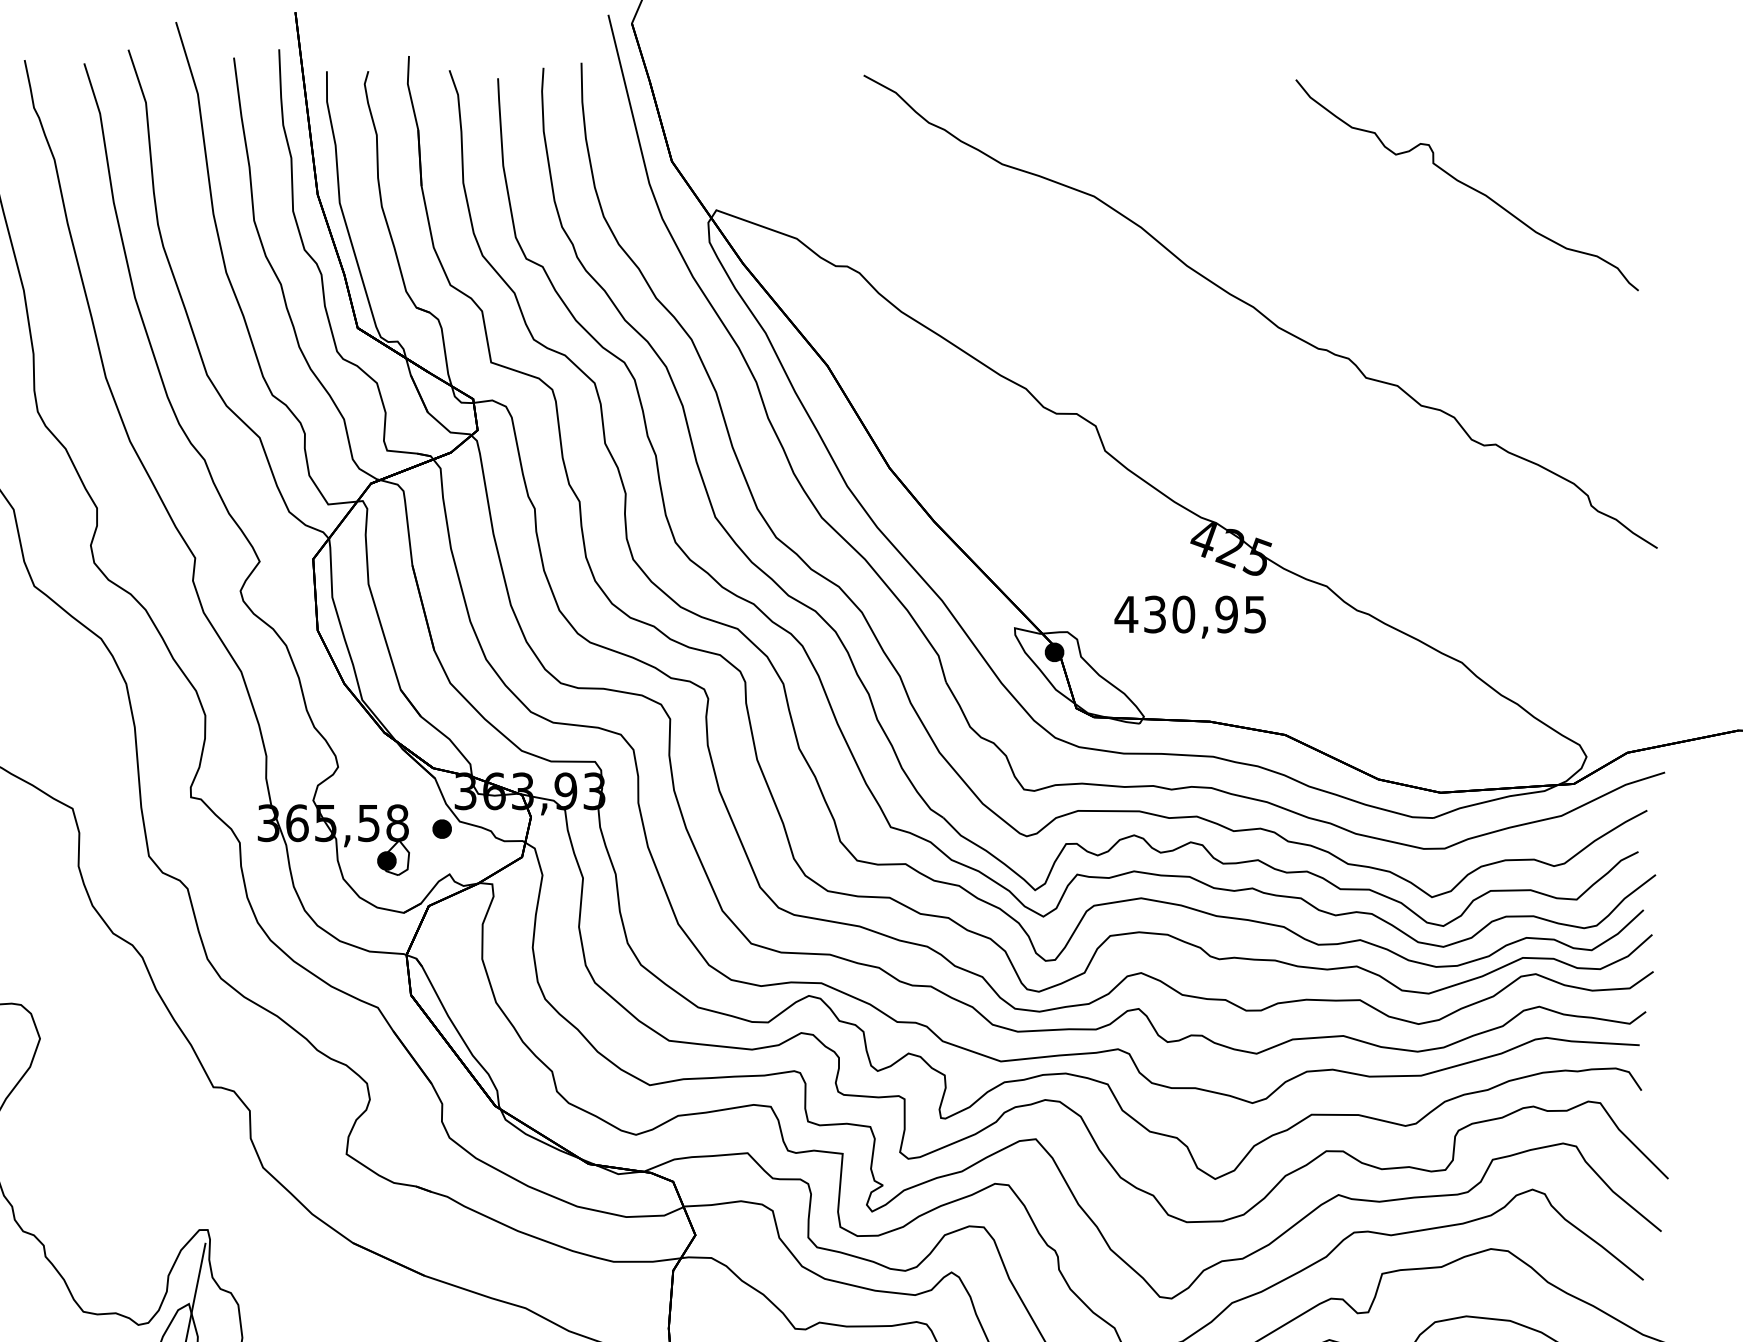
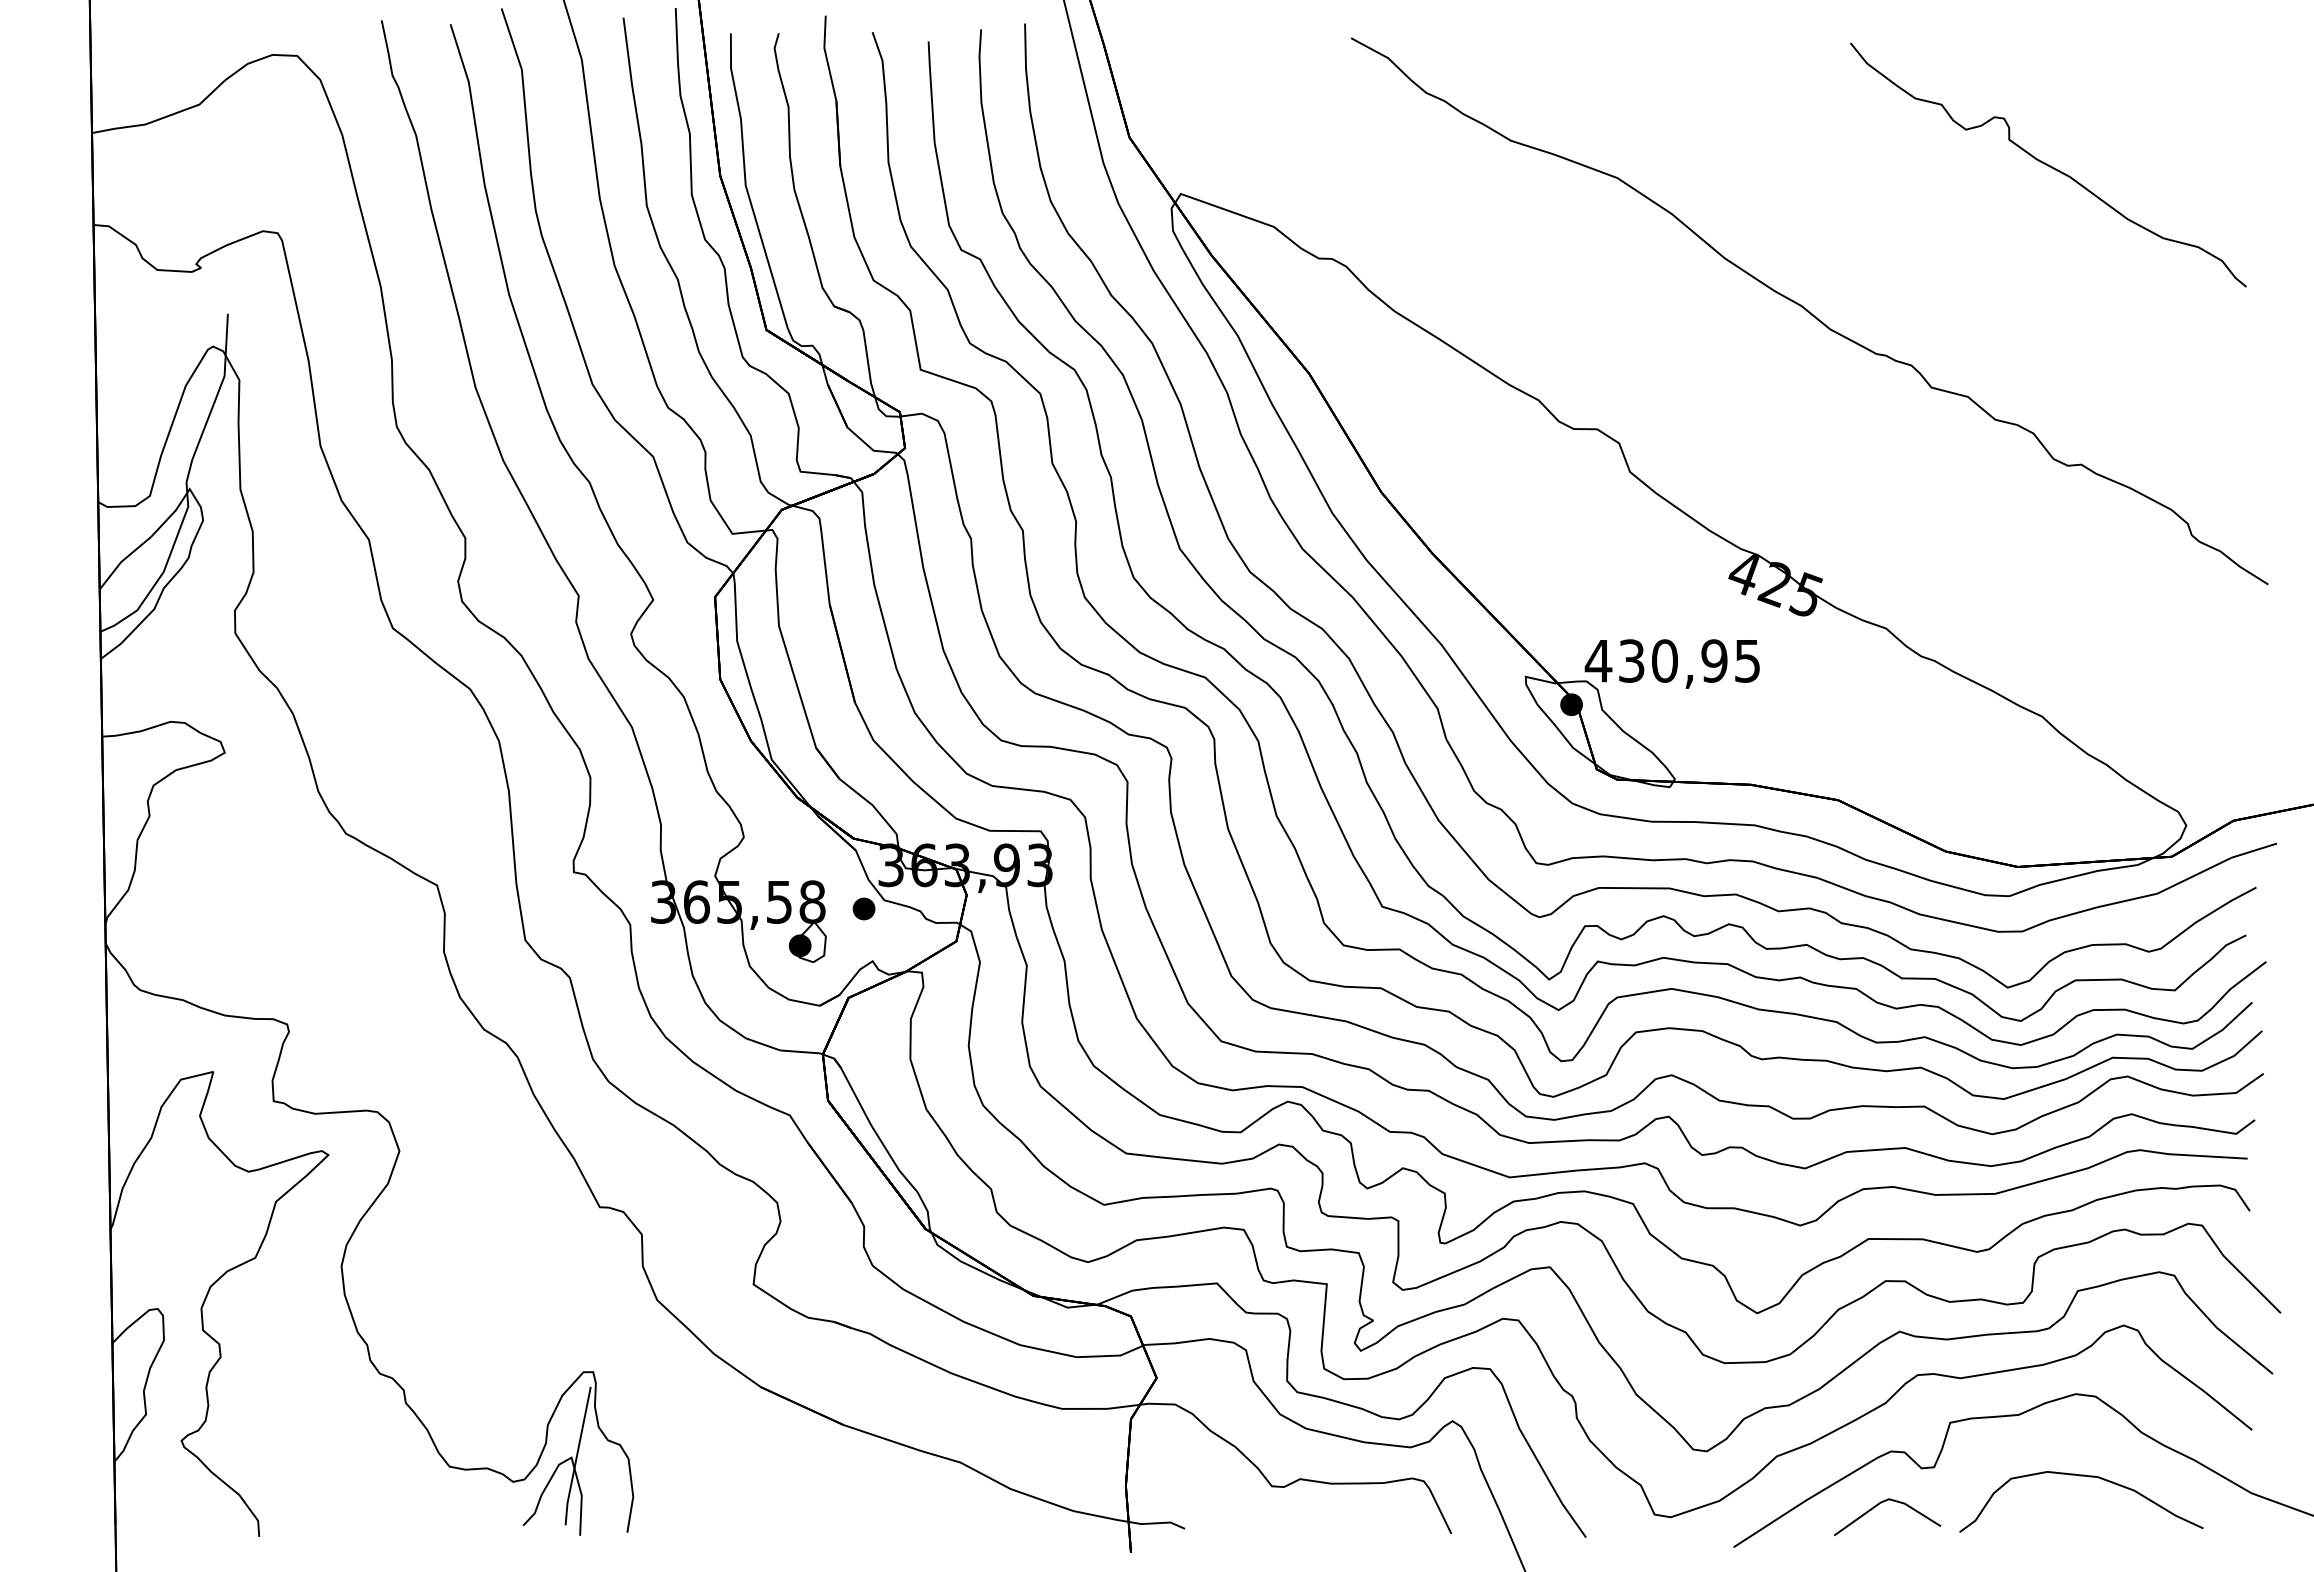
text: (1189, 616) -> (1671, 663), moved

